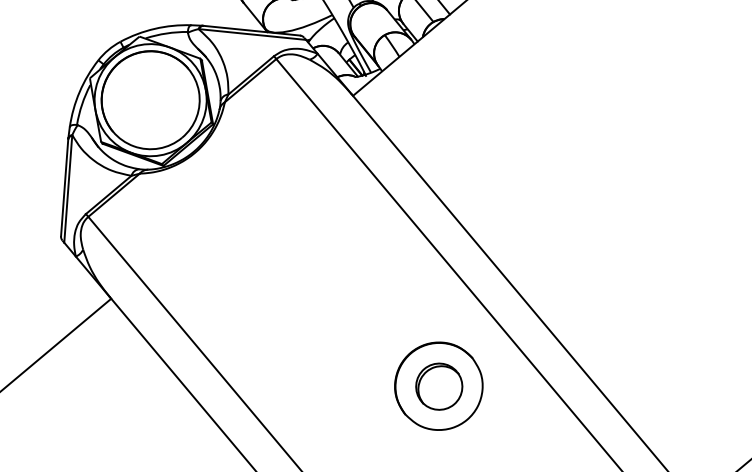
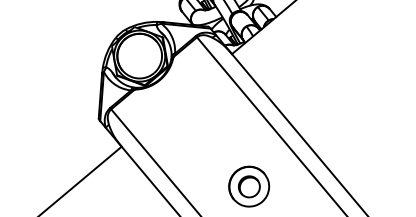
part: (439, 385) -> (249, 186), moved

